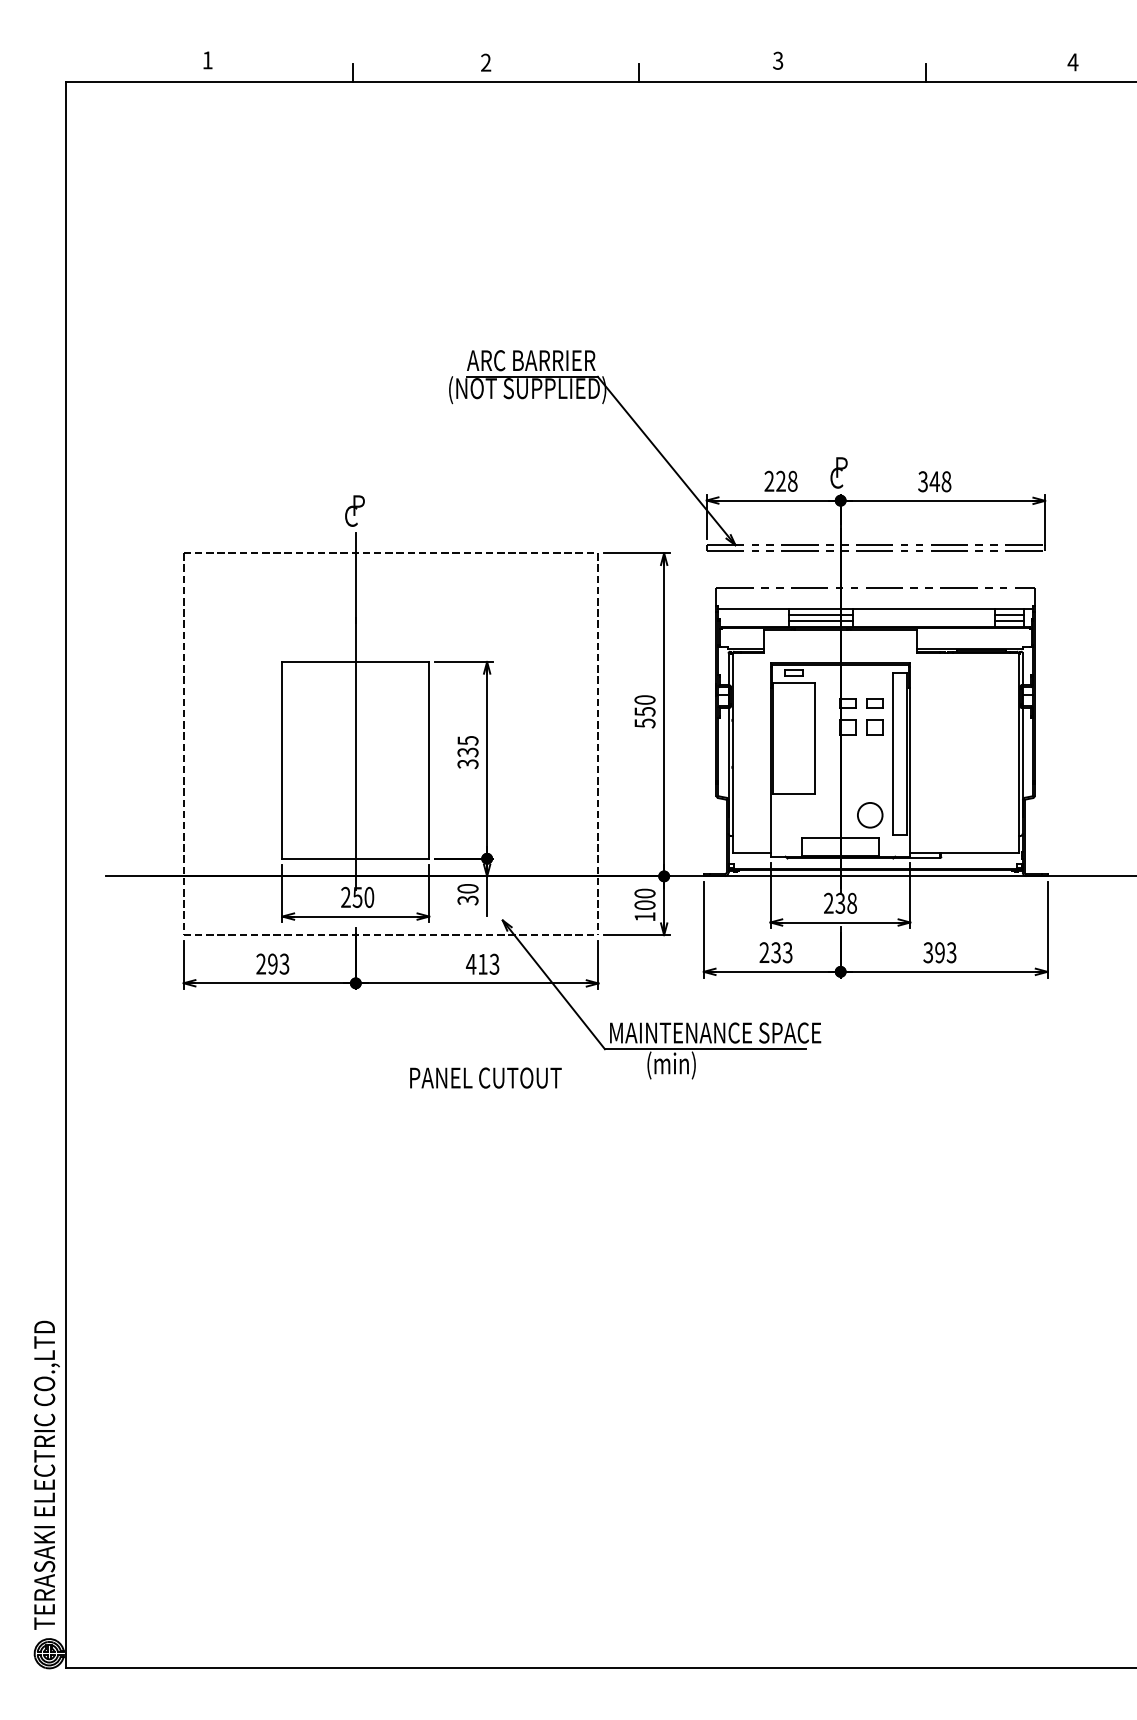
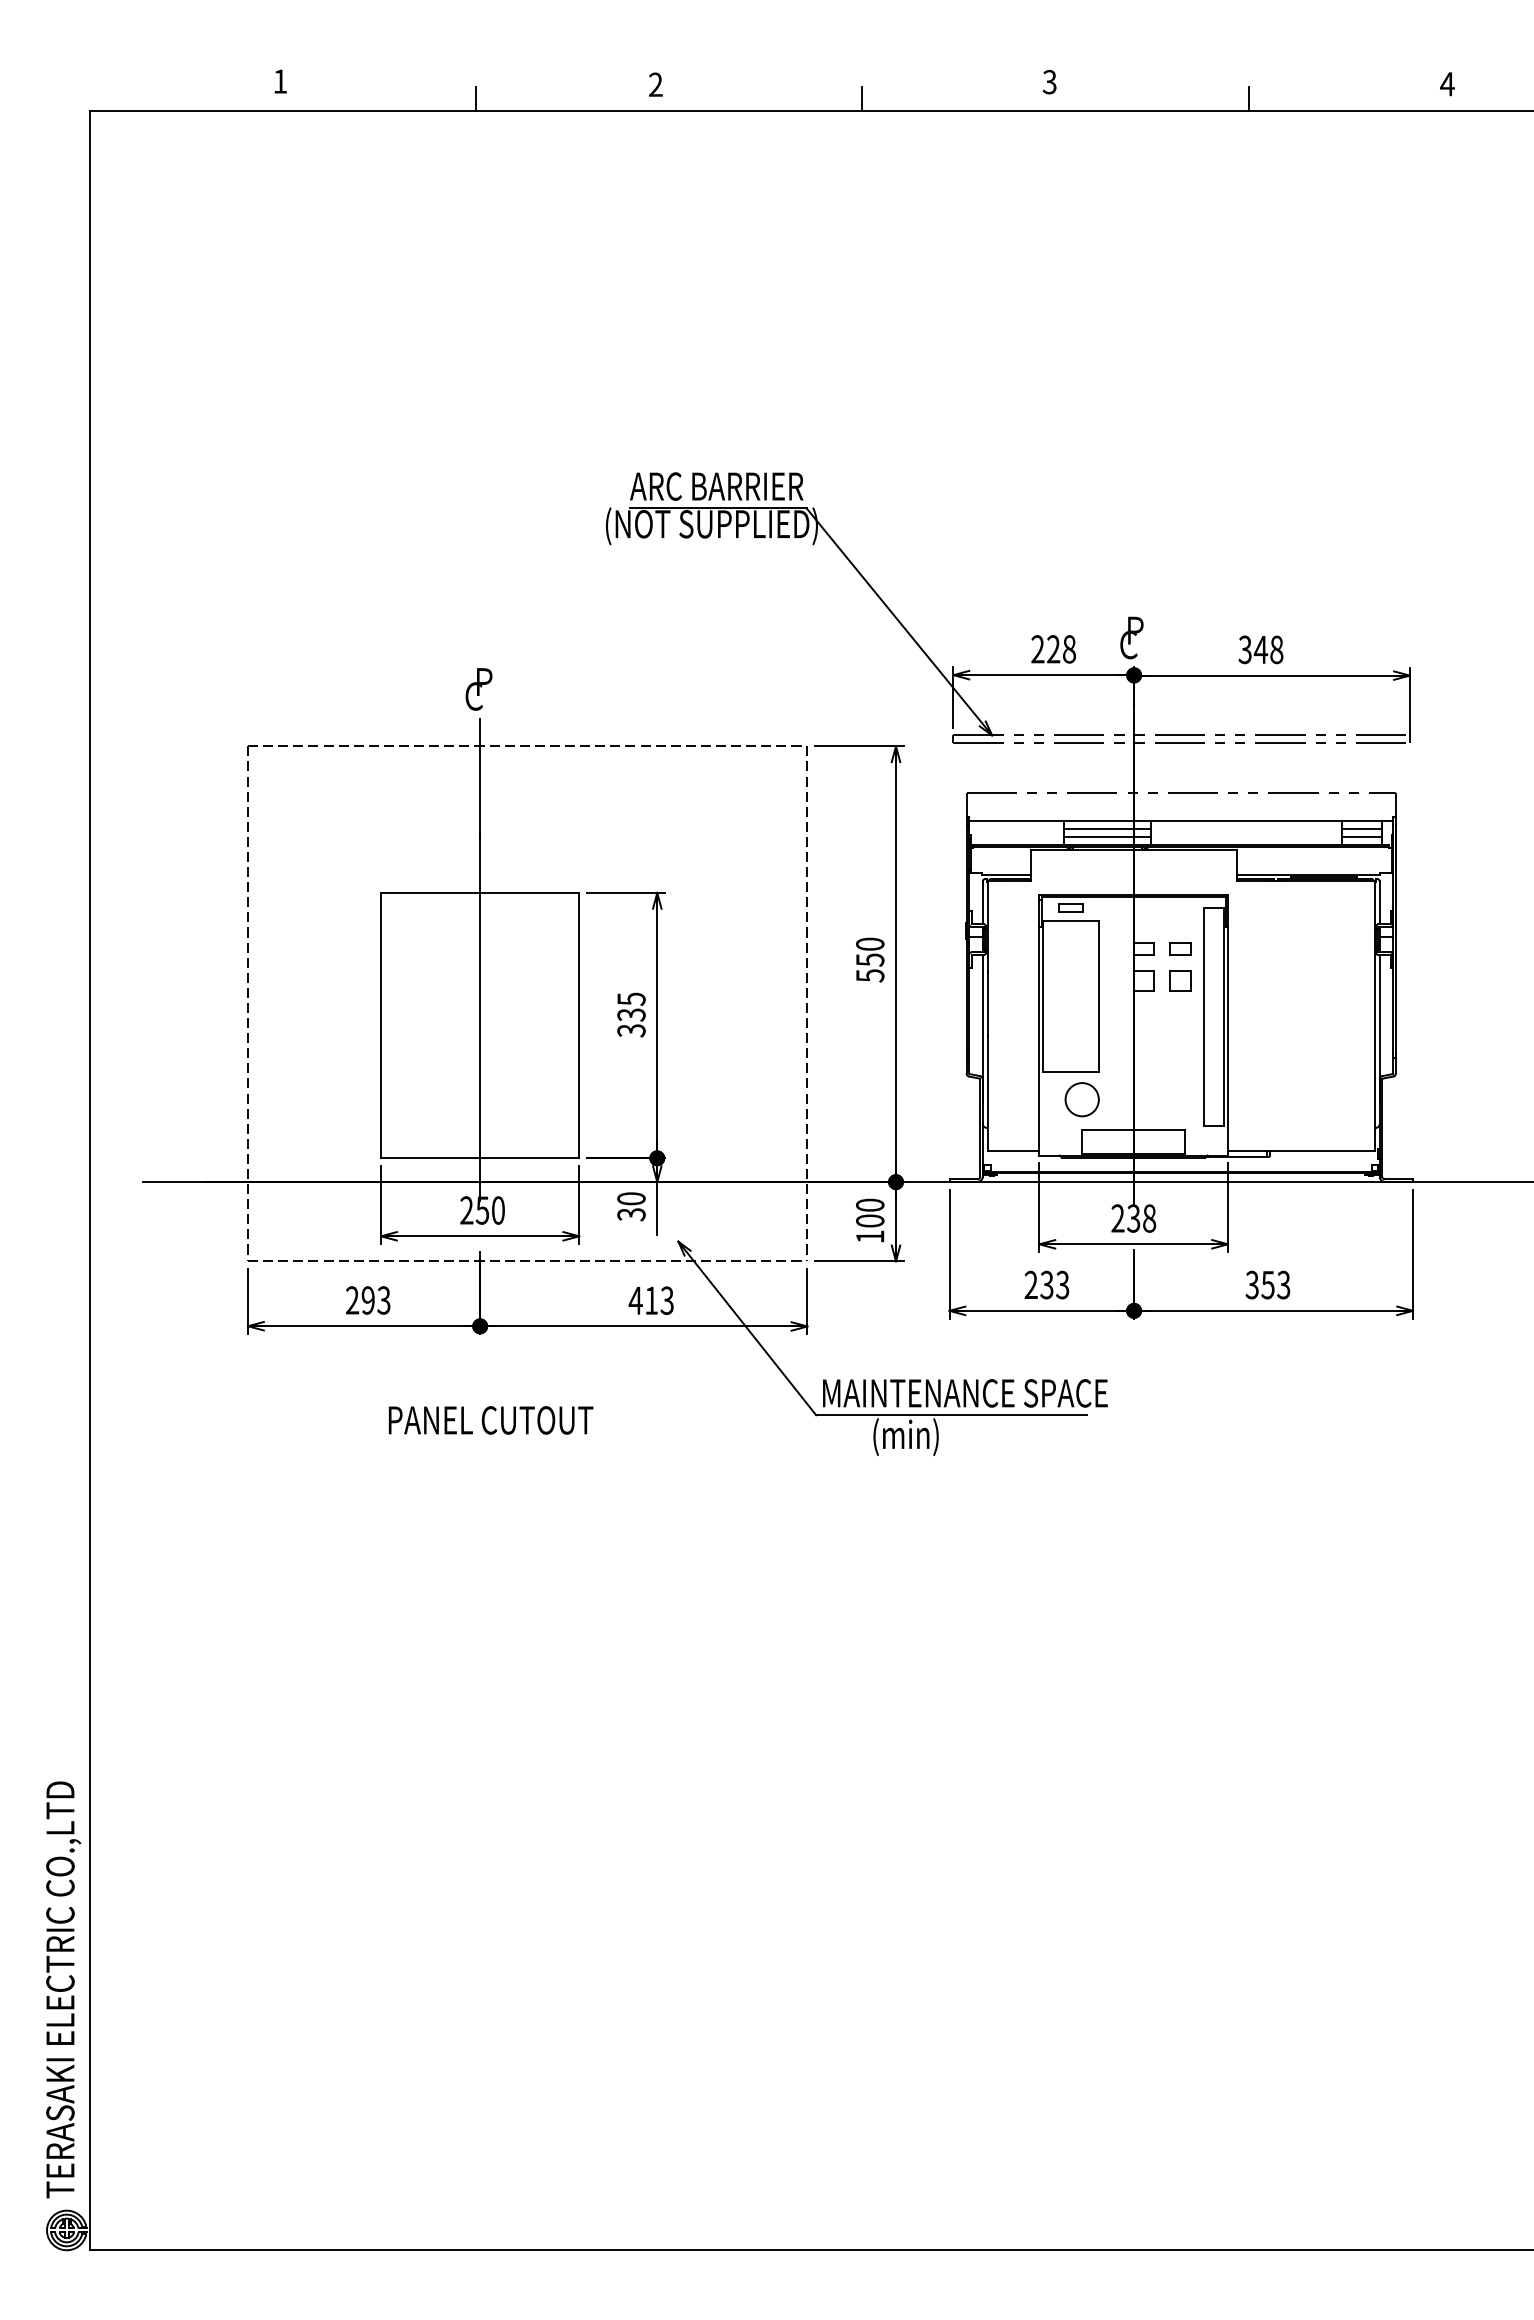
circle: (870, 815) -> (1082, 1099), moved
text: (939, 952) -> (1267, 1284), 393 -> 353
text: (485, 1077) -> (490, 1419), moved

